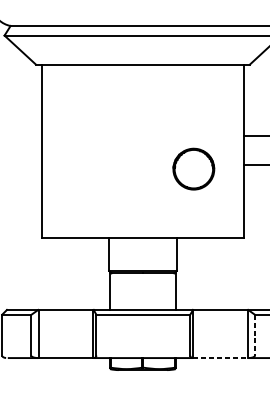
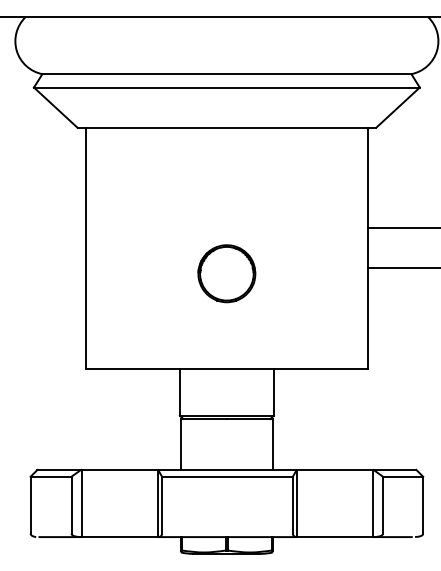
part: (193, 168) -> (226, 273), moved
line: (254, 335) -> (382, 505), dashed -> solid
line: (220, 358) -> (334, 537), dashed -> solid

